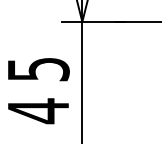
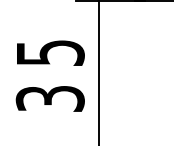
text: (38, 111) -> (50, 99), 4 -> 3

